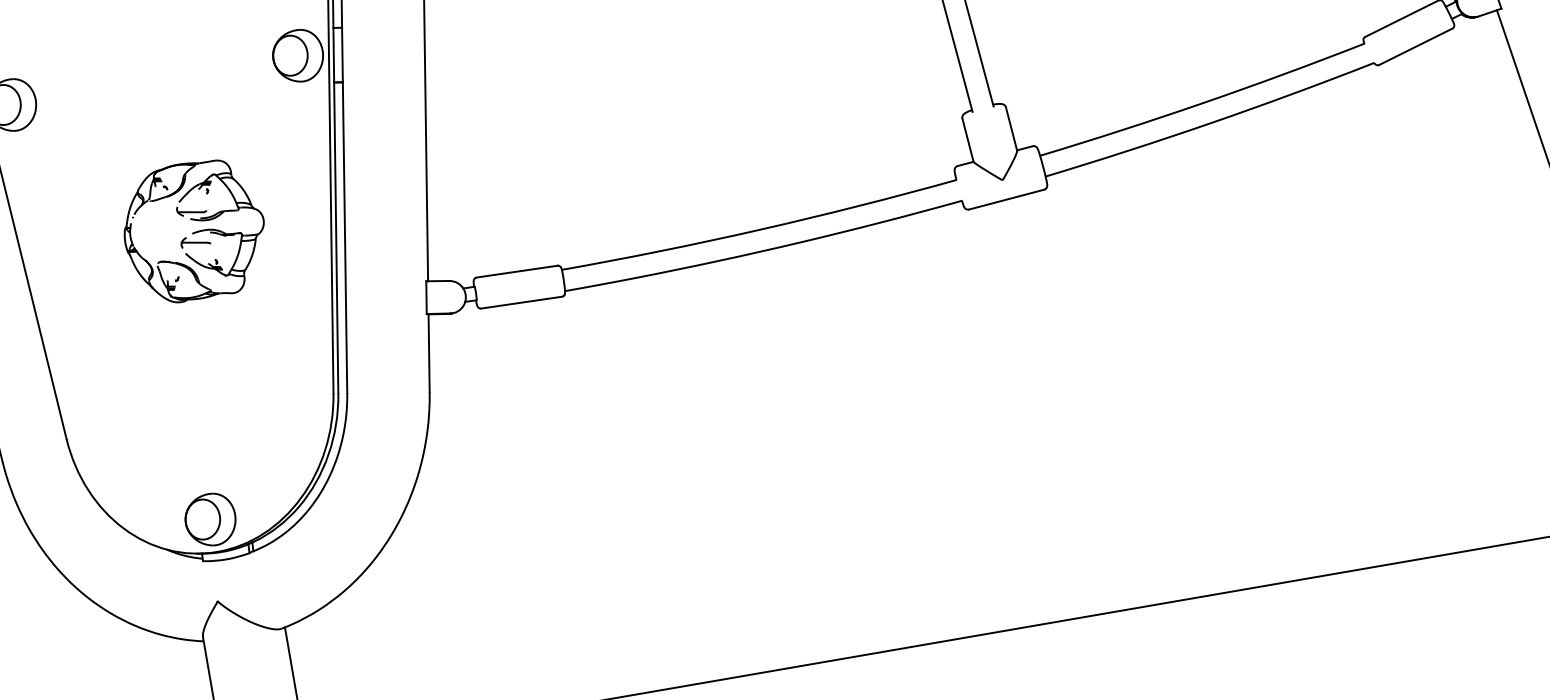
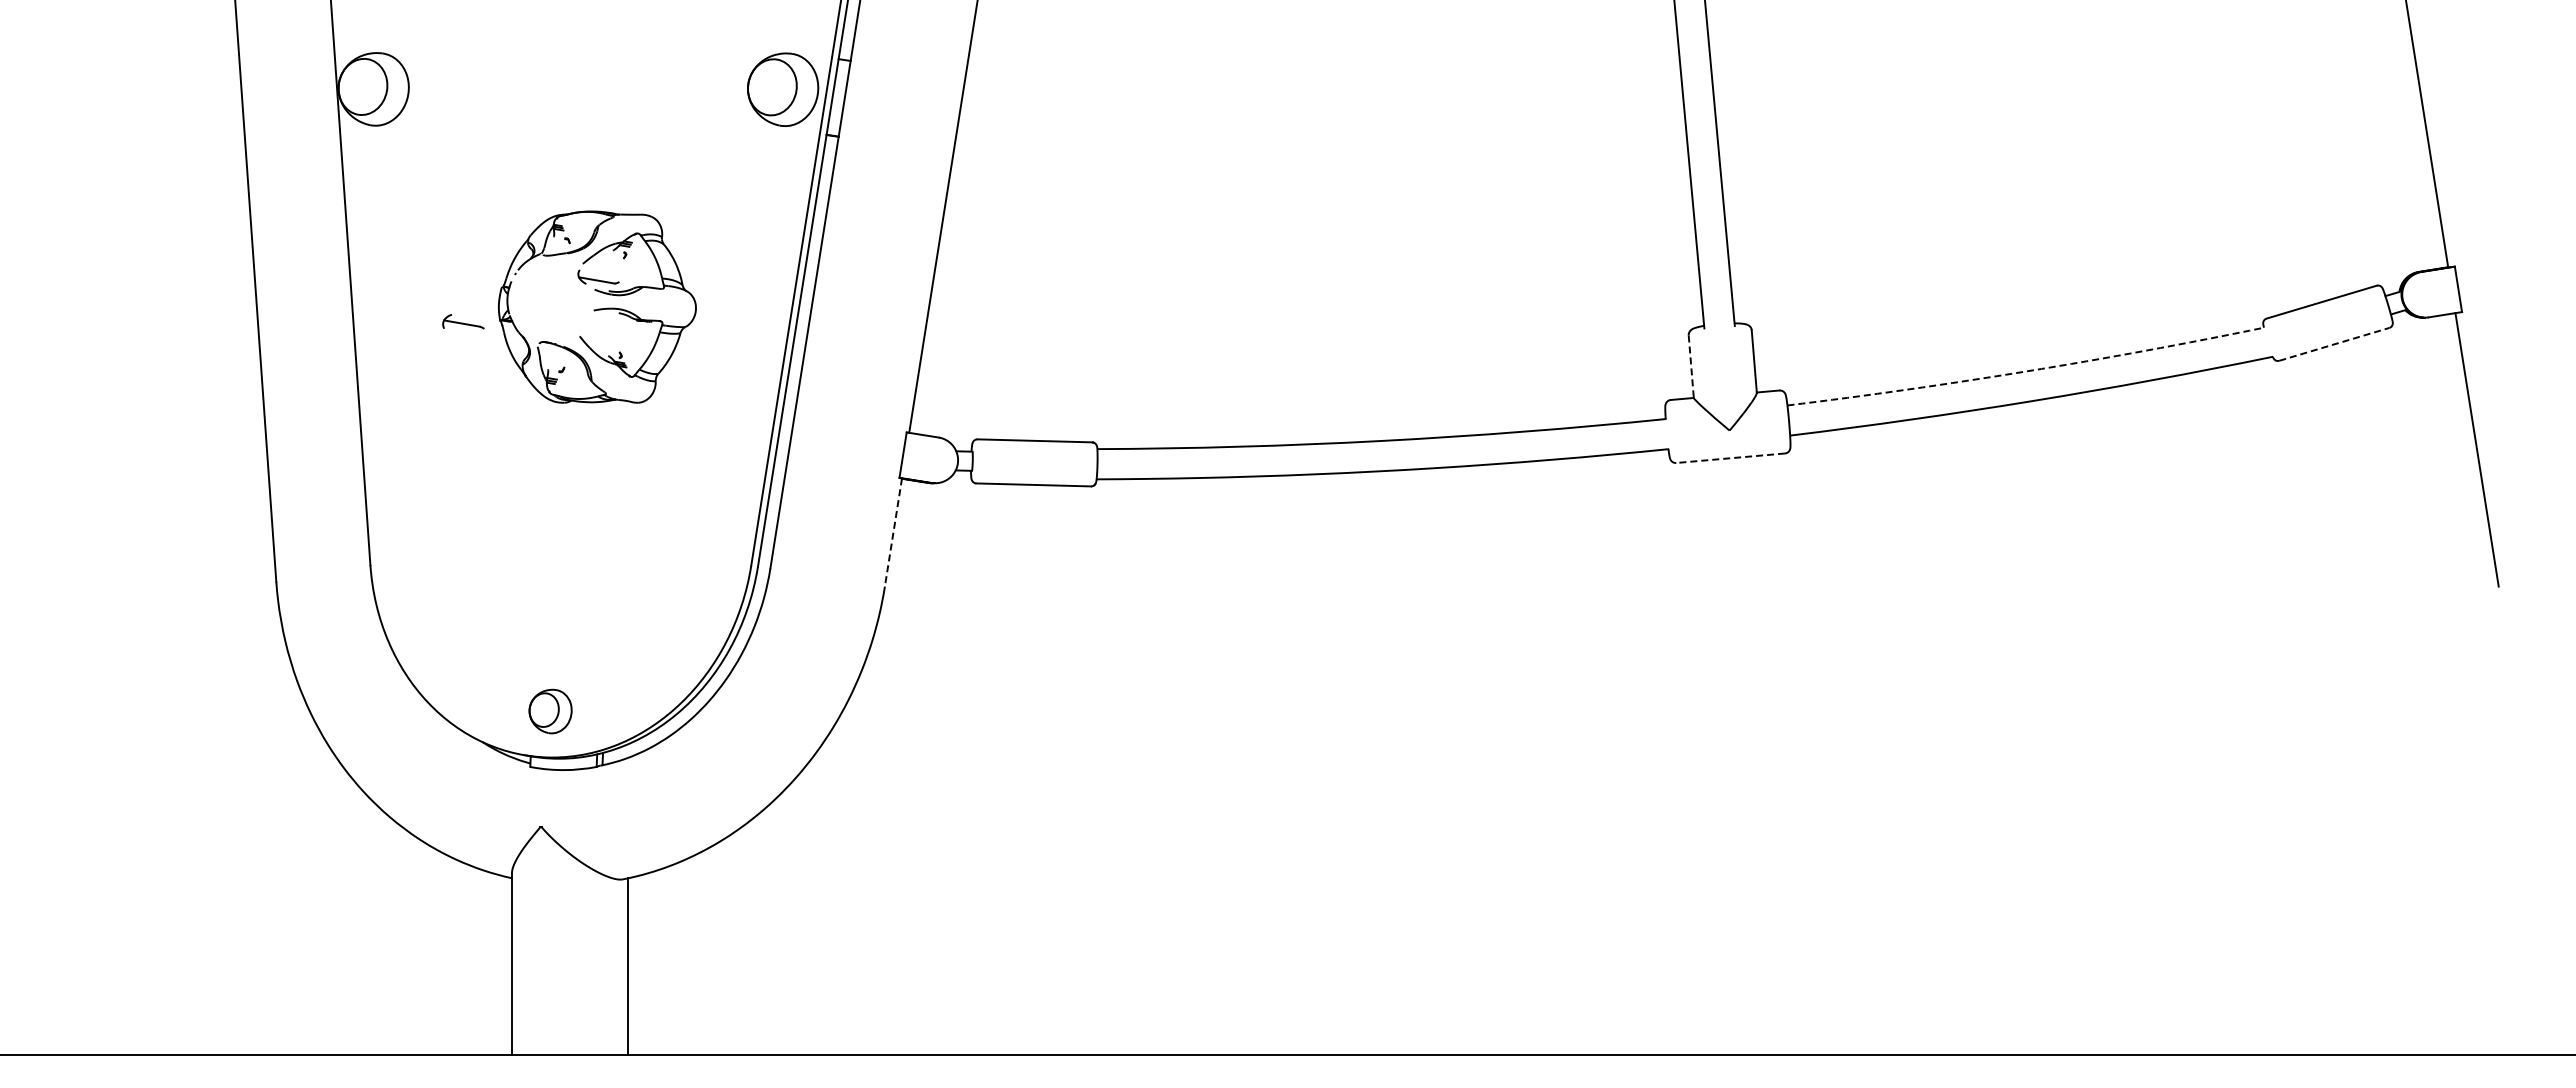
line: (1415, 46) -> (2334, 344), solid -> dashed
line: (1203, 103) -> (2026, 371), solid -> dashed
line: (968, 140) -> (1691, 367), solid -> dashed
line: (1006, 199) -> (1730, 458), solid -> dashed
part: (195, 241) -> (463, 321), moved
line: (429, 352) -> (893, 532), solid -> dashed
part: (210, 519) -> (550, 711), size x0.6

